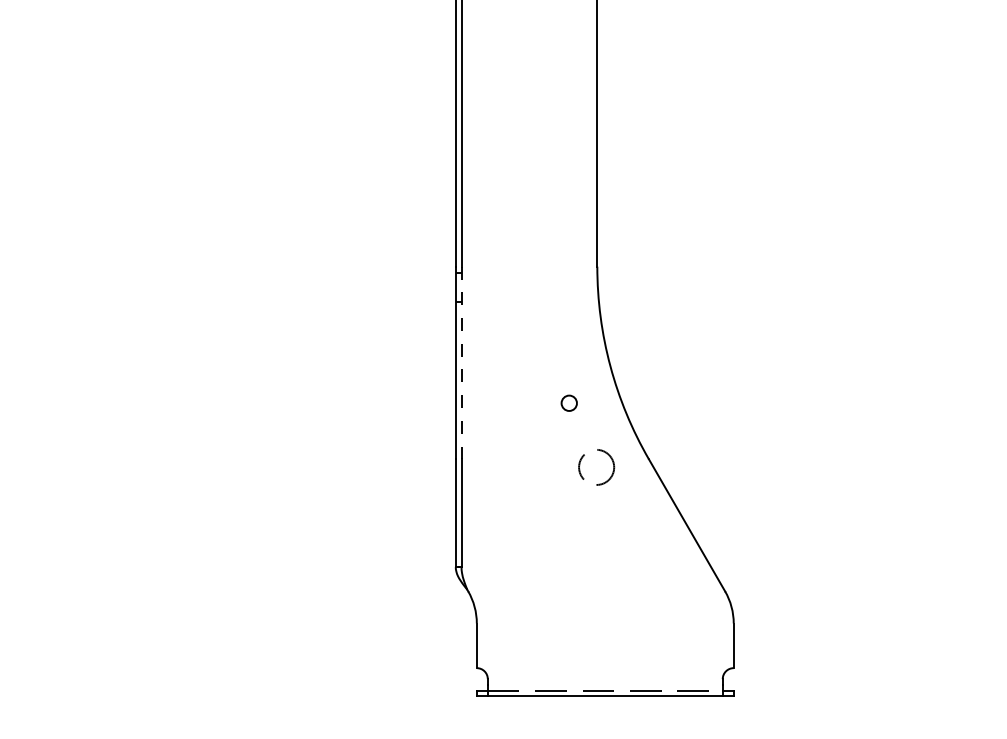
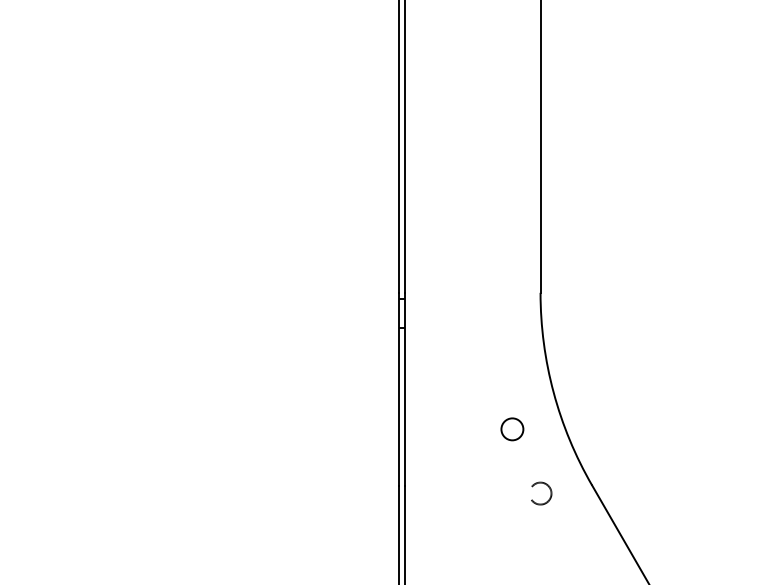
line: (461, 363) -> (404, 389), dashed -> solid
circle: (569, 403) -> (512, 429), size x1.43
circle: (598, 467) -> (541, 493), size x0.62

